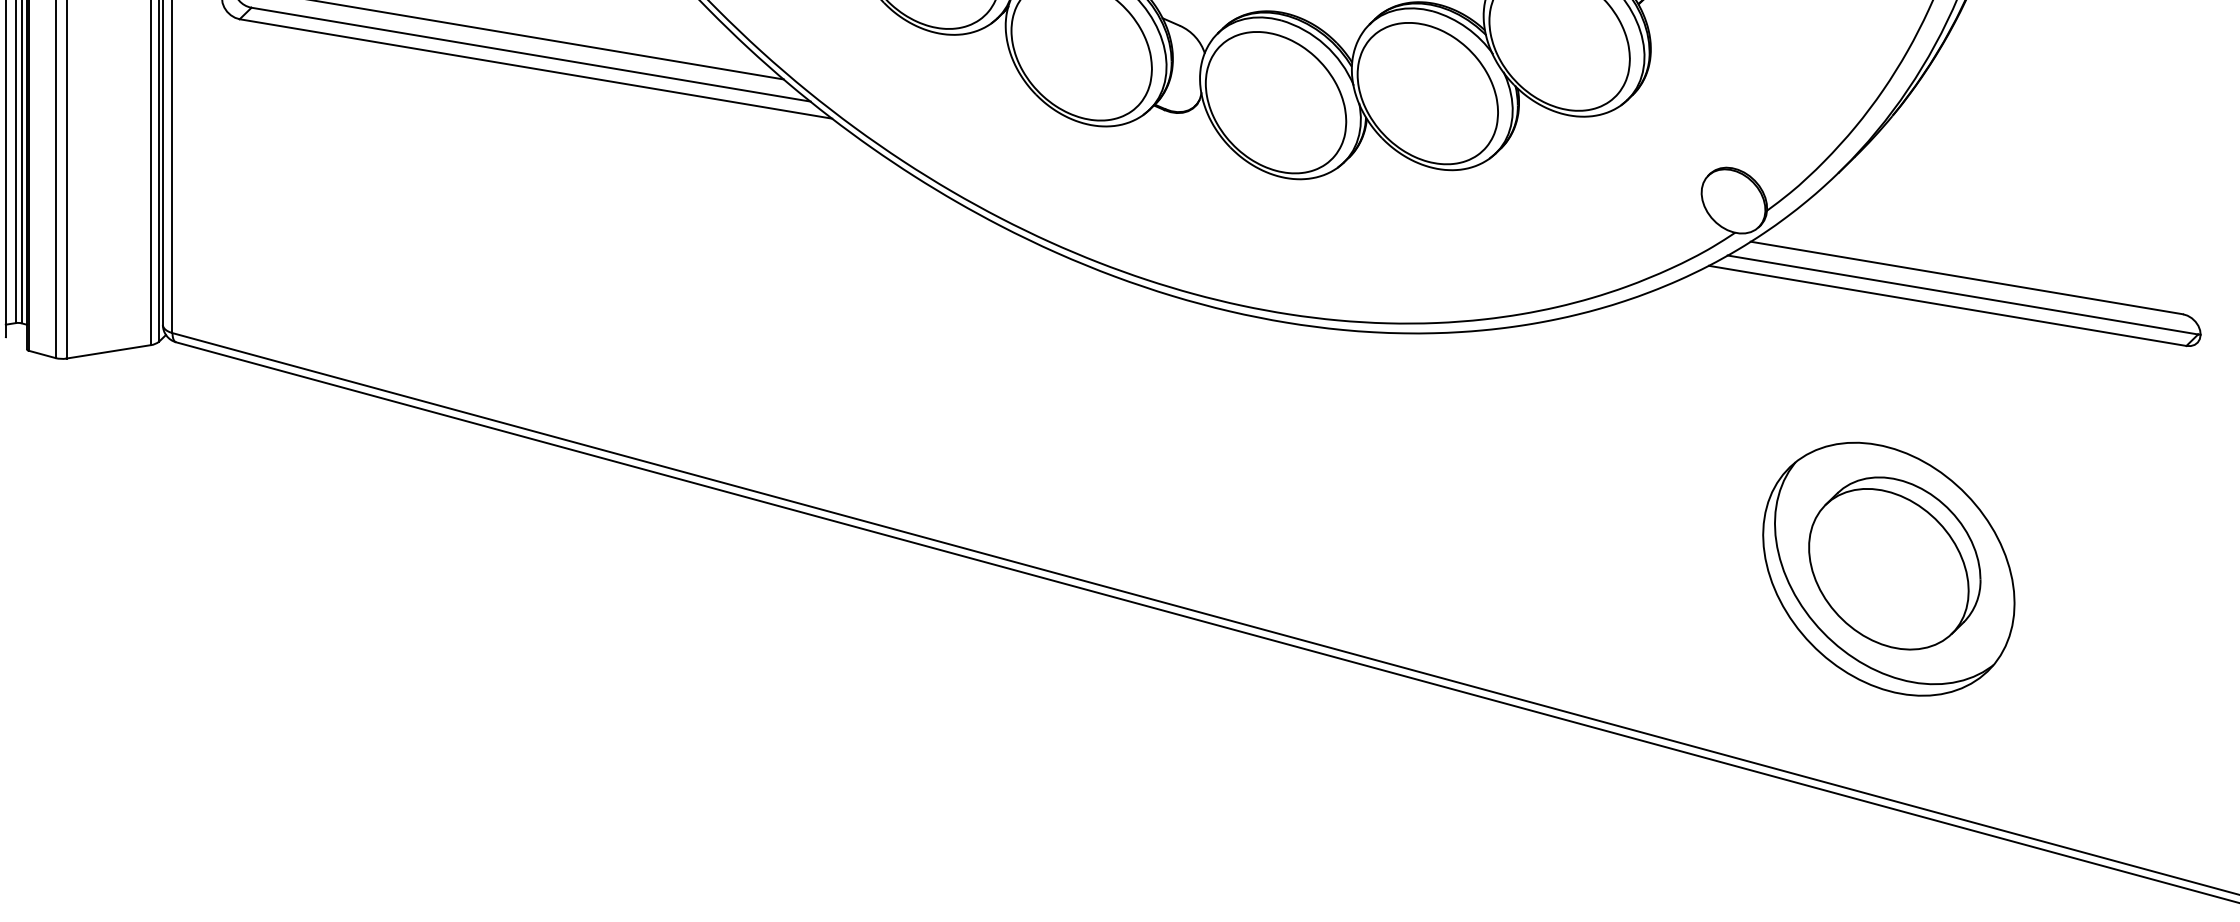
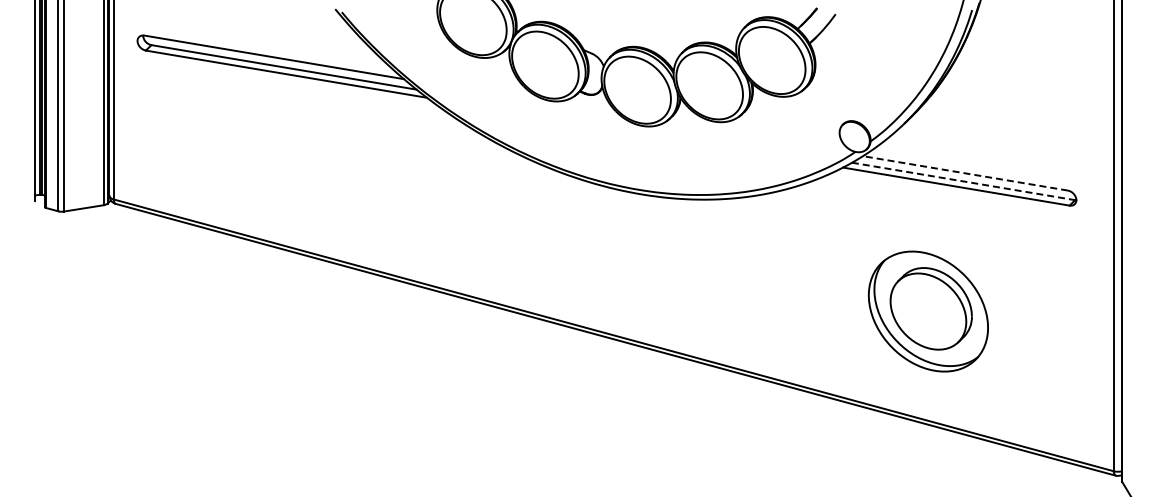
line: (1964, 278) -> (964, 173), solid -> dashed
line: (1964, 295) -> (964, 181), solid -> dashed

